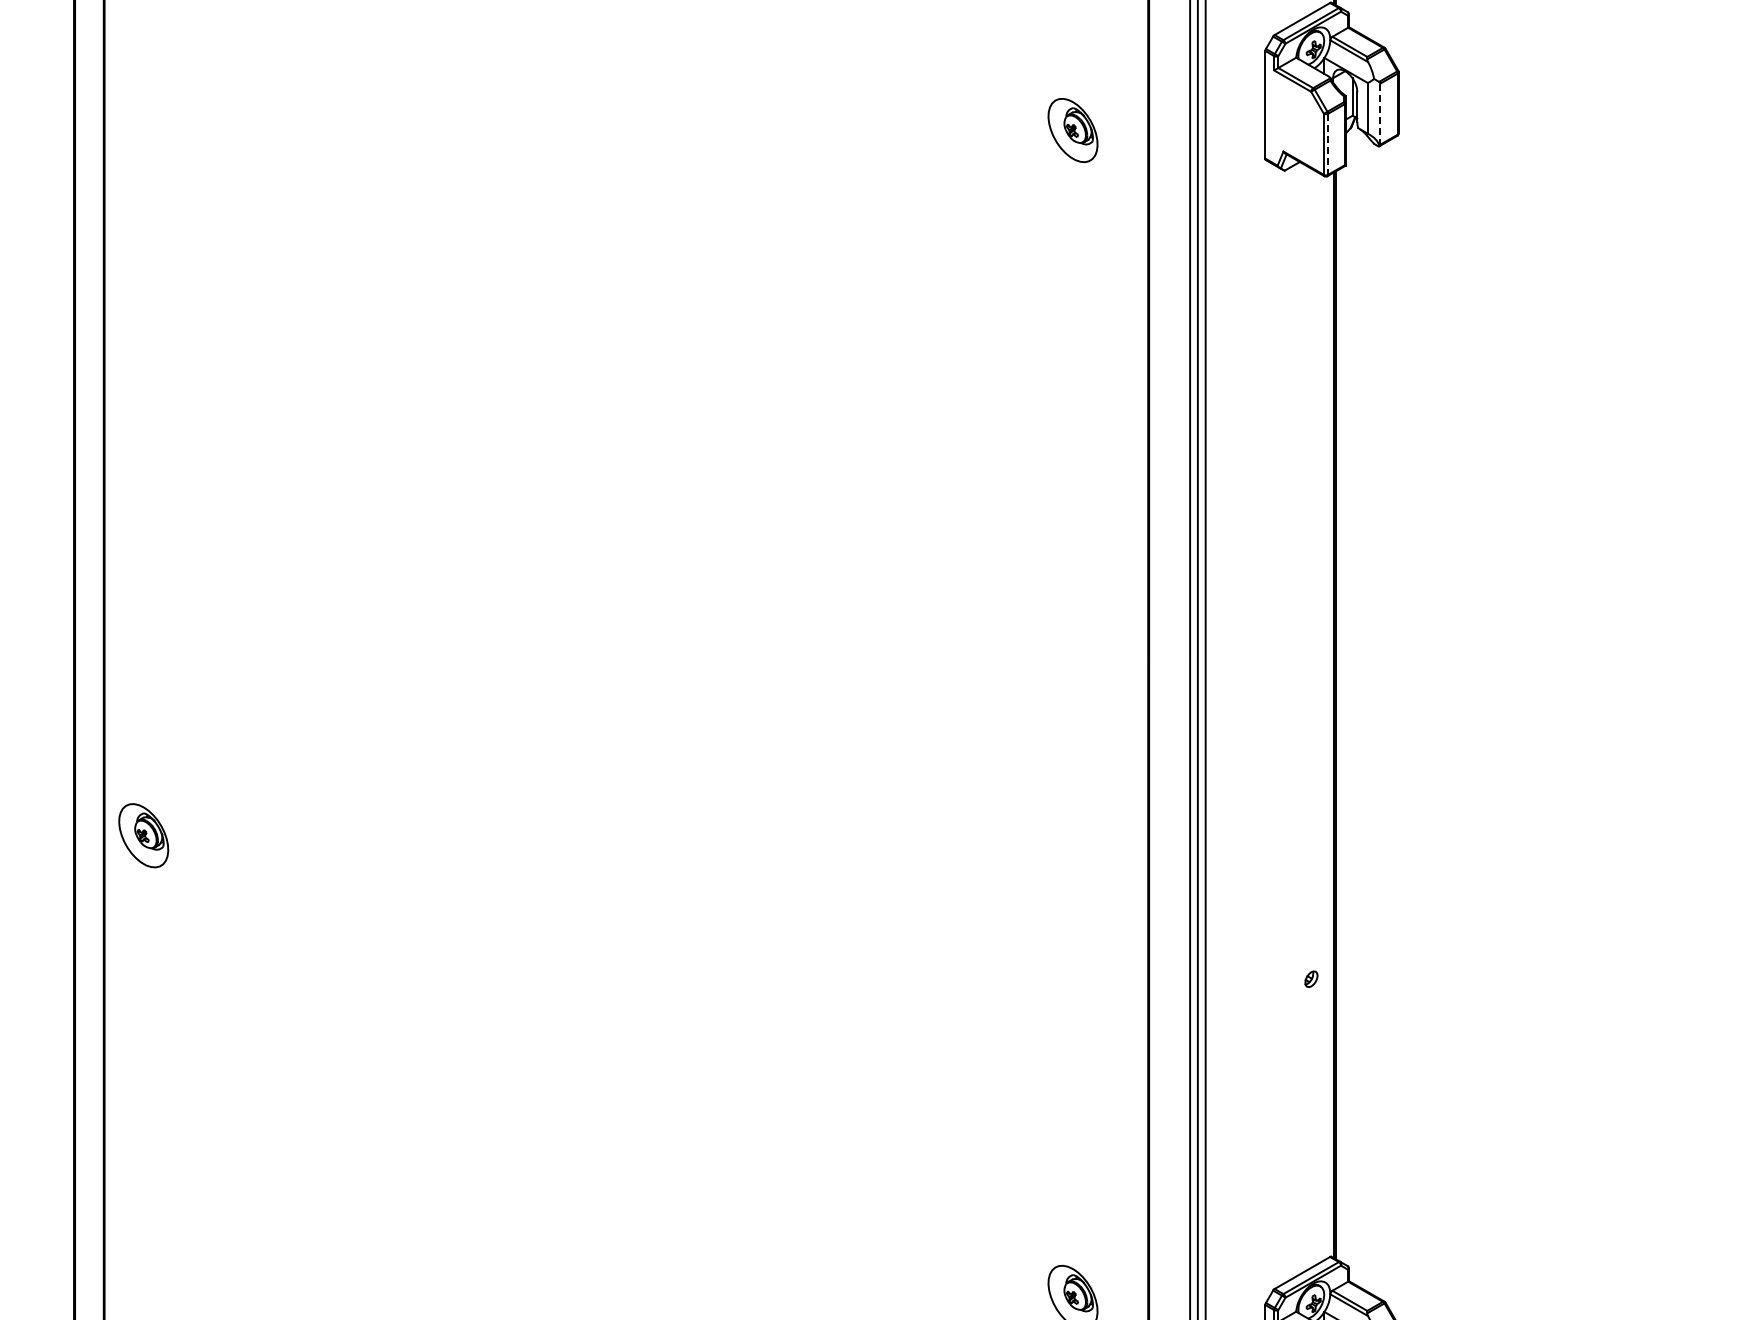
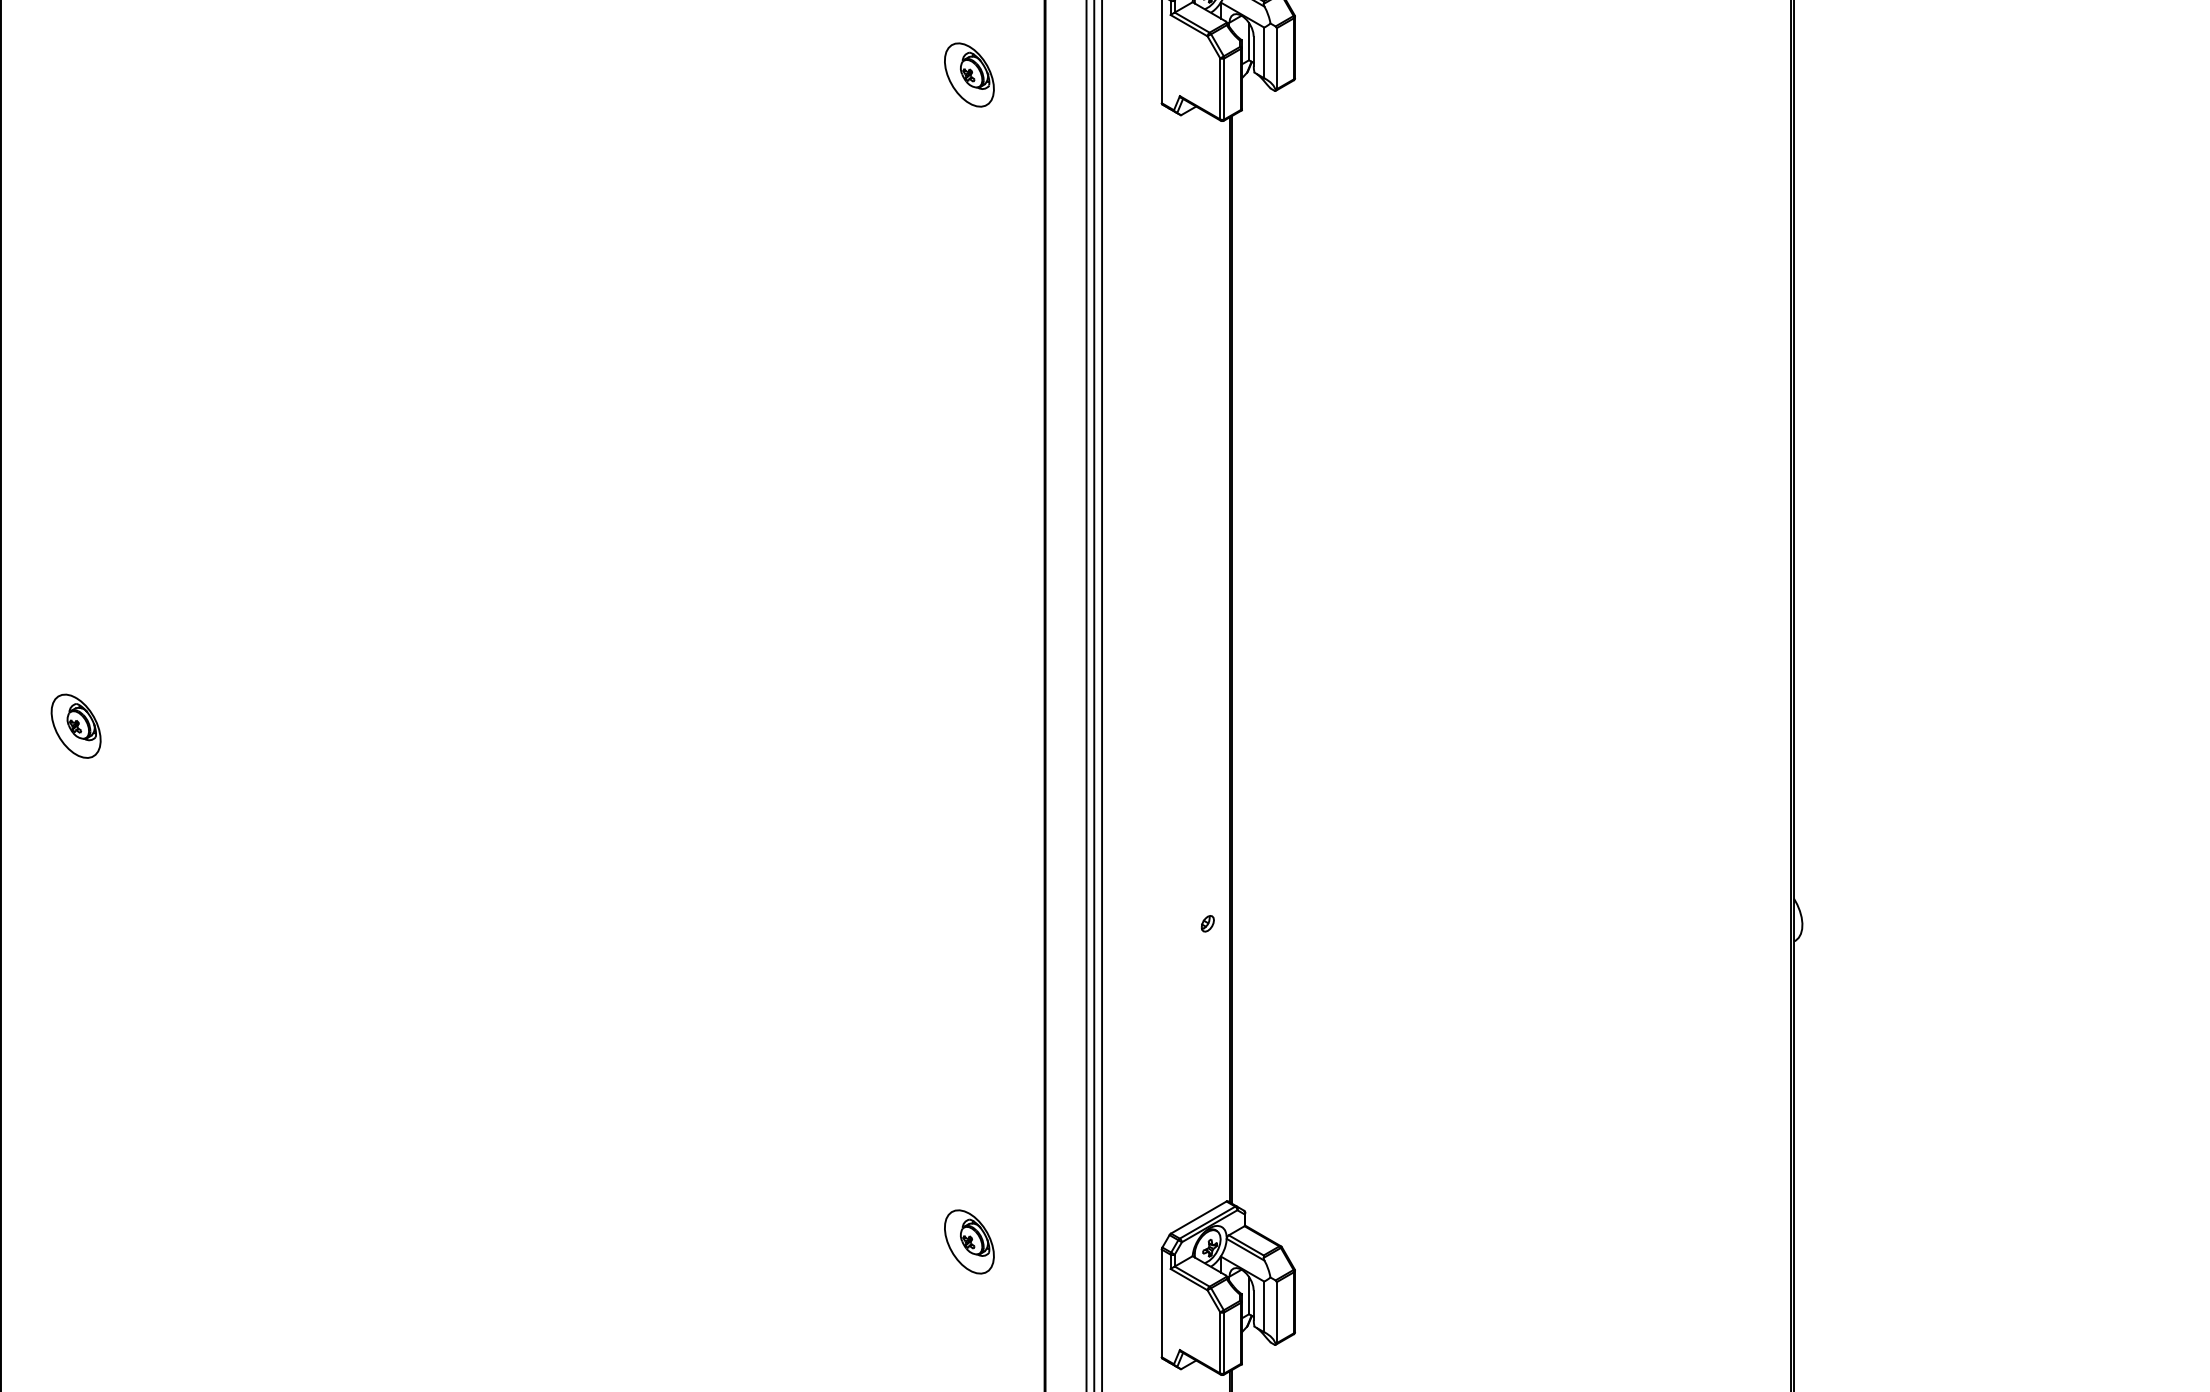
line: (1380, 113) -> (1276, 58), dashed -> solid
line: (1328, 143) -> (1224, 88), dashed -> solid
part: (143, 834) -> (75, 725), moved

